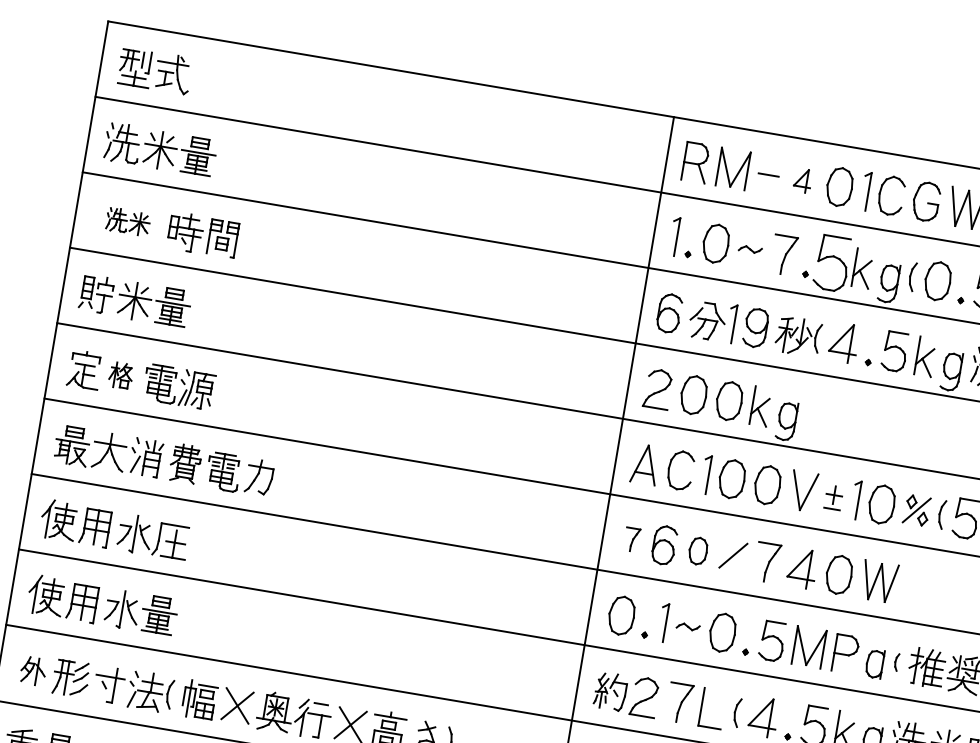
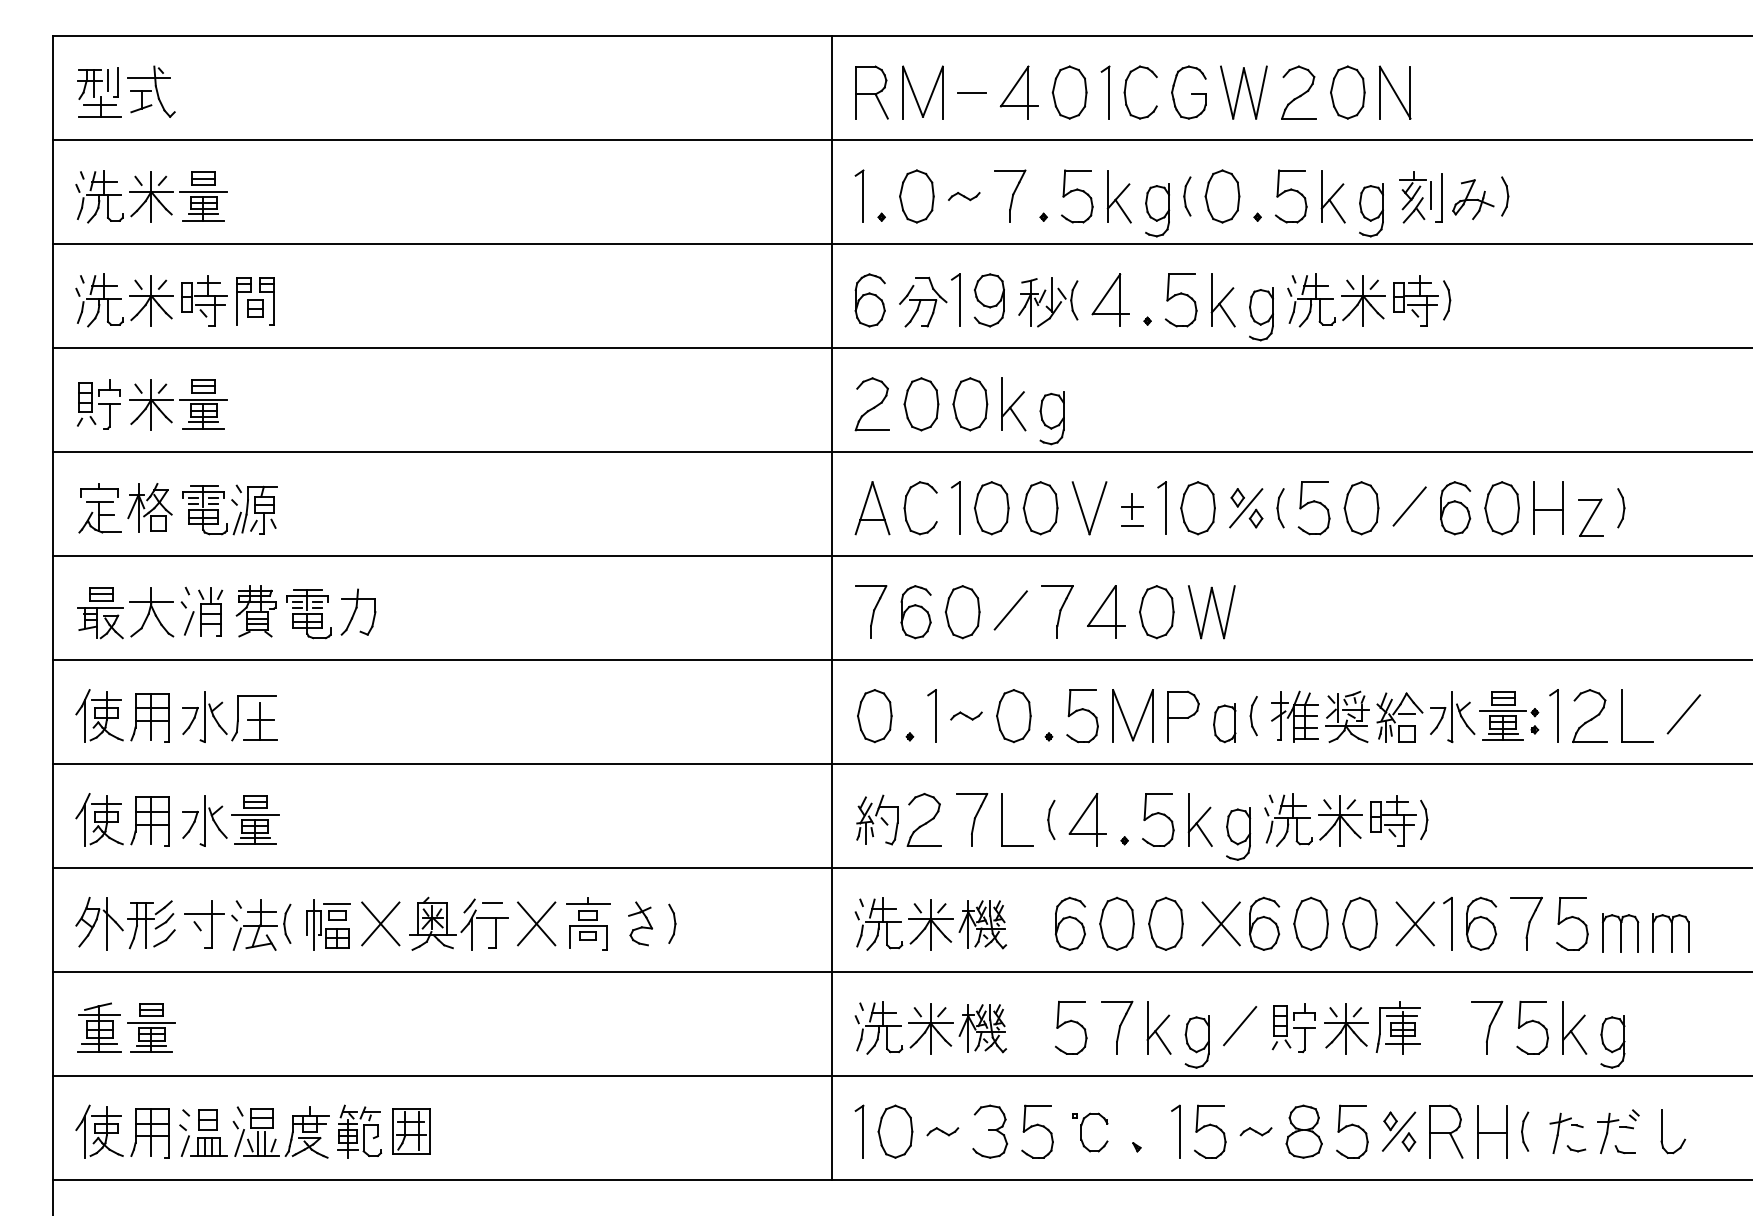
part: (802, 180) -> (1018, 92), size x1.67
part: (128, 221) -> (124, 300), size x1.67
part: (832, 263) -> (1077, 196), size x0.71
part: (120, 375) -> (149, 507), size x1.43
part: (632, 539) -> (871, 611), size x1.67
part: (698, 551) -> (962, 612), size x1.43
part: (896, 662) -> (1253, 716), size x1.67
part: (33, 671) -> (99, 923), size x1.43

